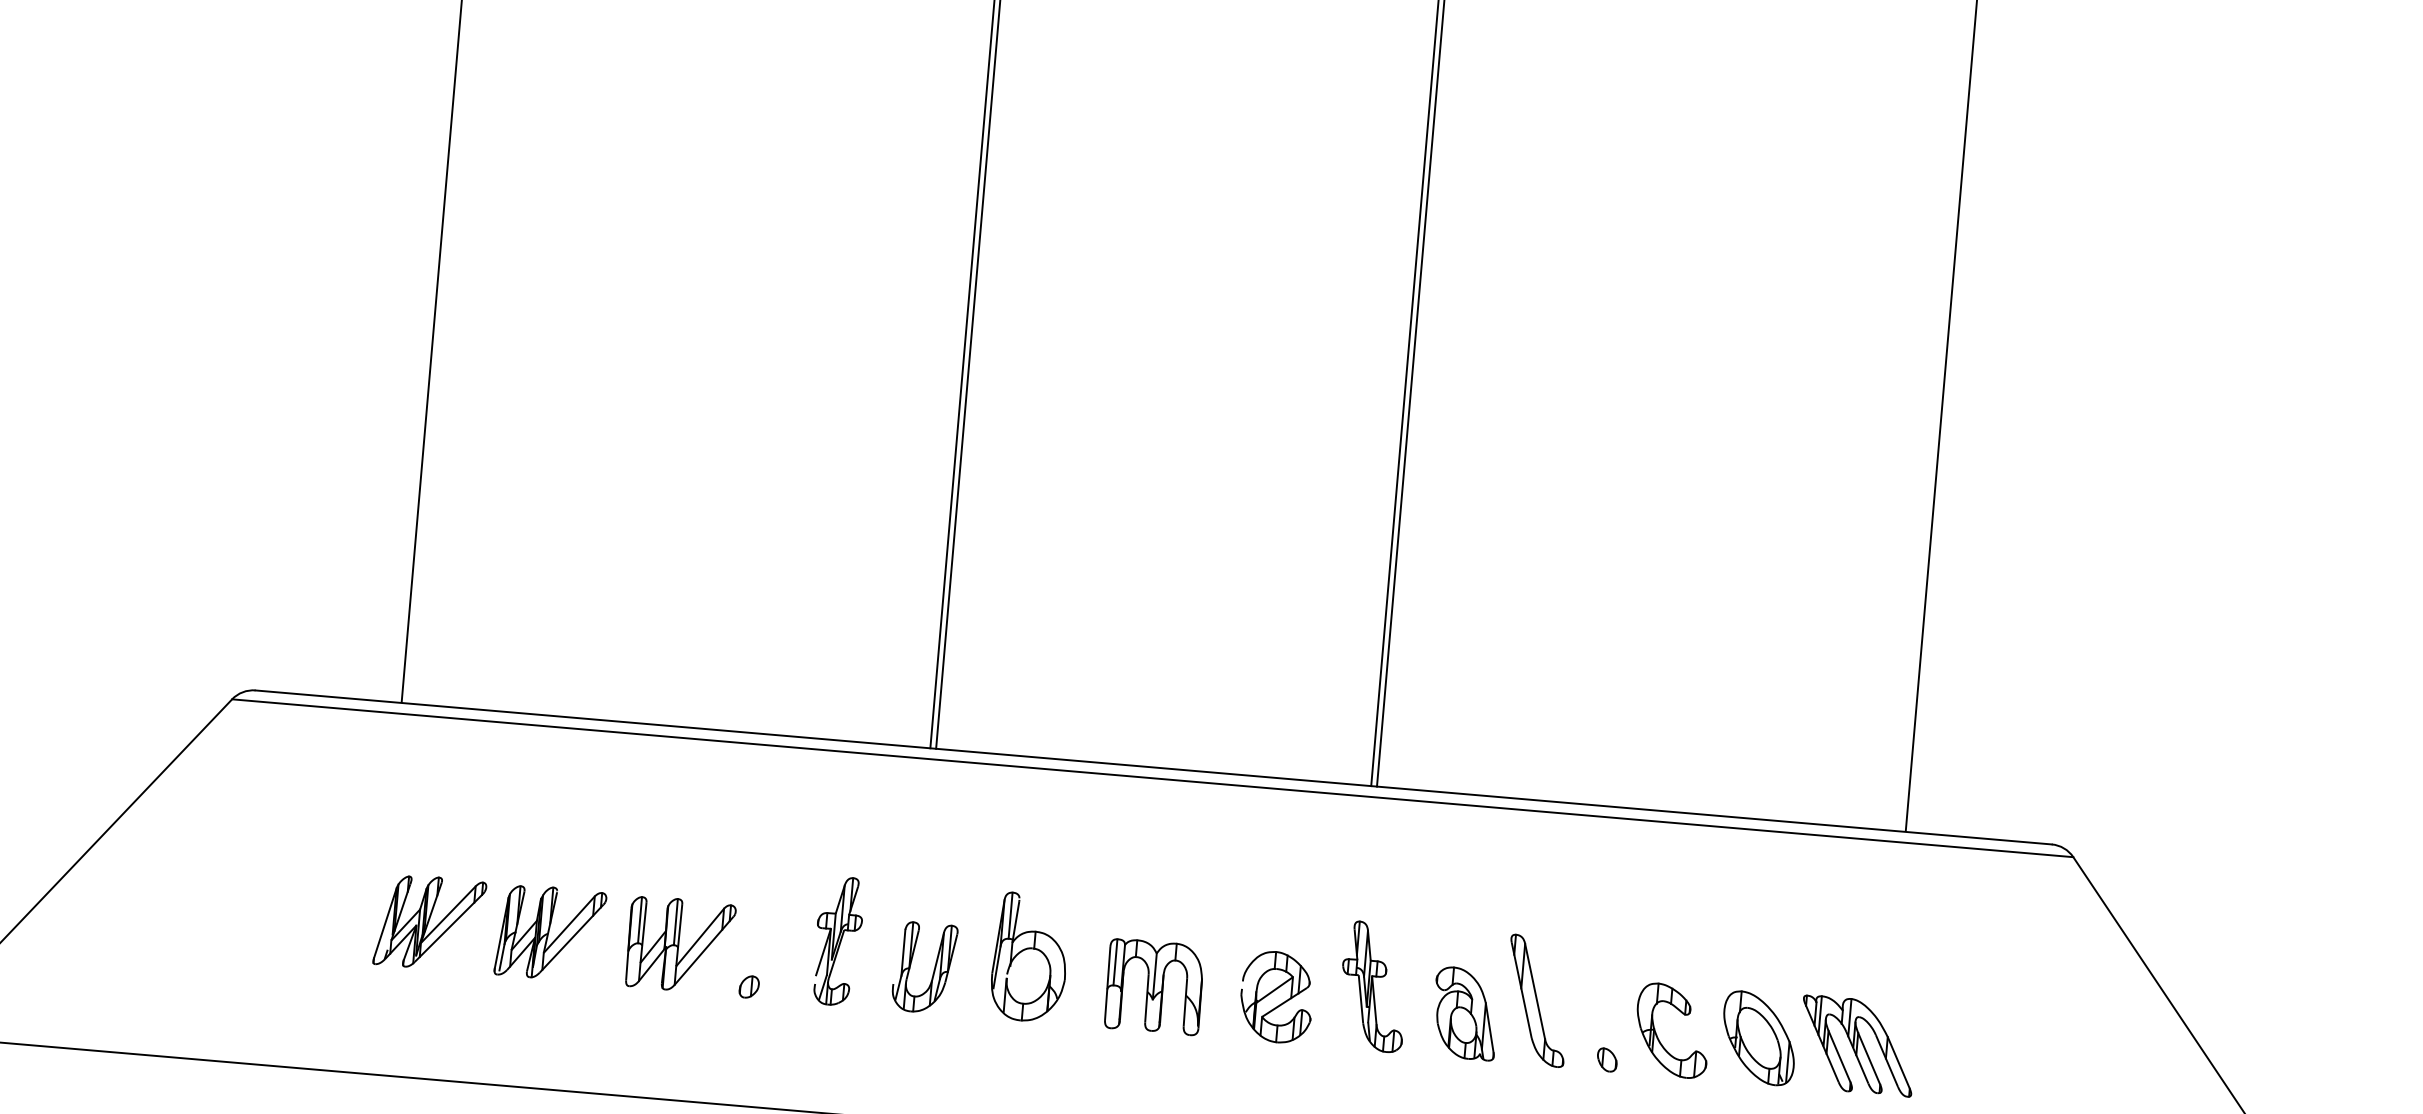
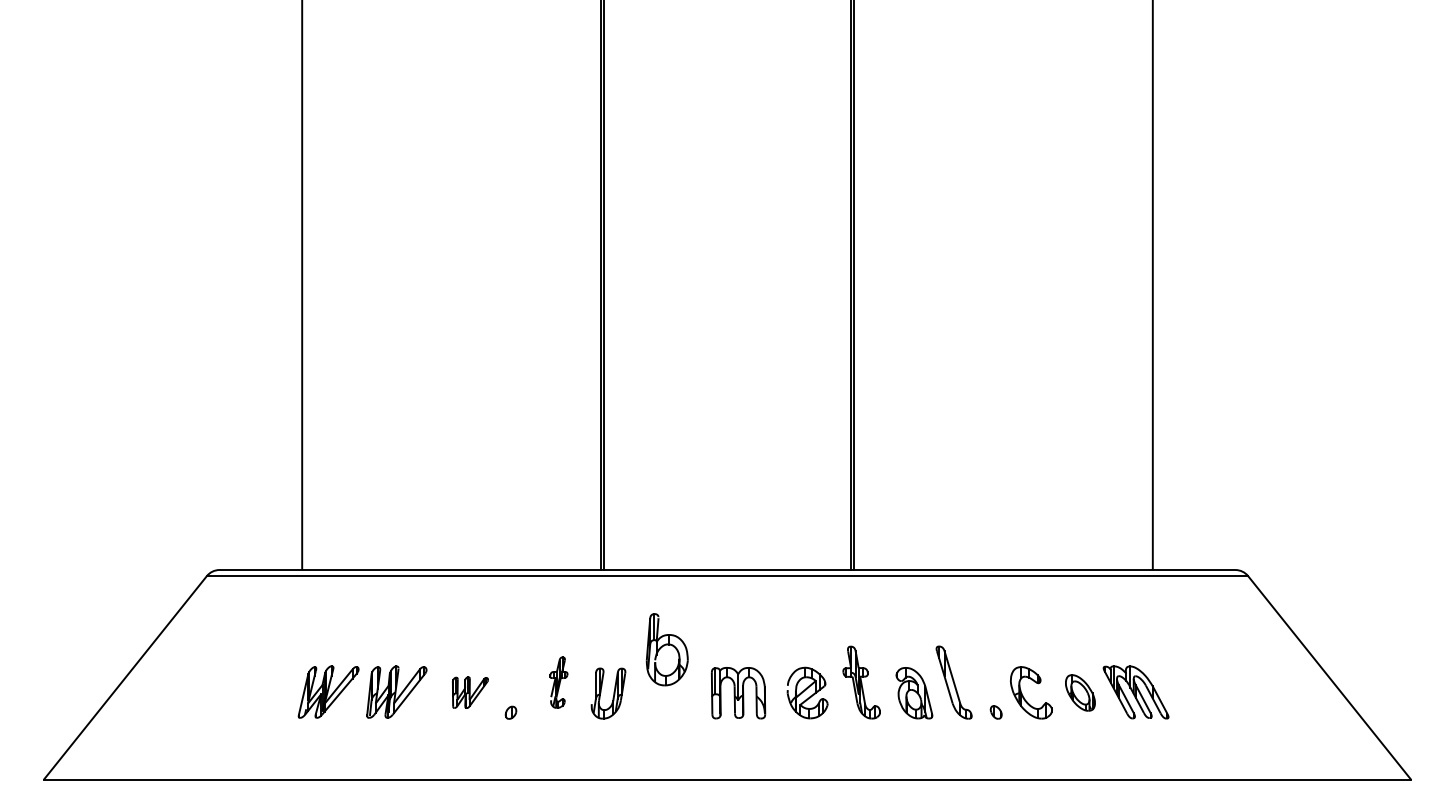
part: (837, 940) -> (558, 682), size x0.7
part: (680, 945) -> (470, 692), size x0.6
part: (1028, 957) -> (666, 649), moved
part: (1759, 1037) -> (1080, 692), size x0.7

